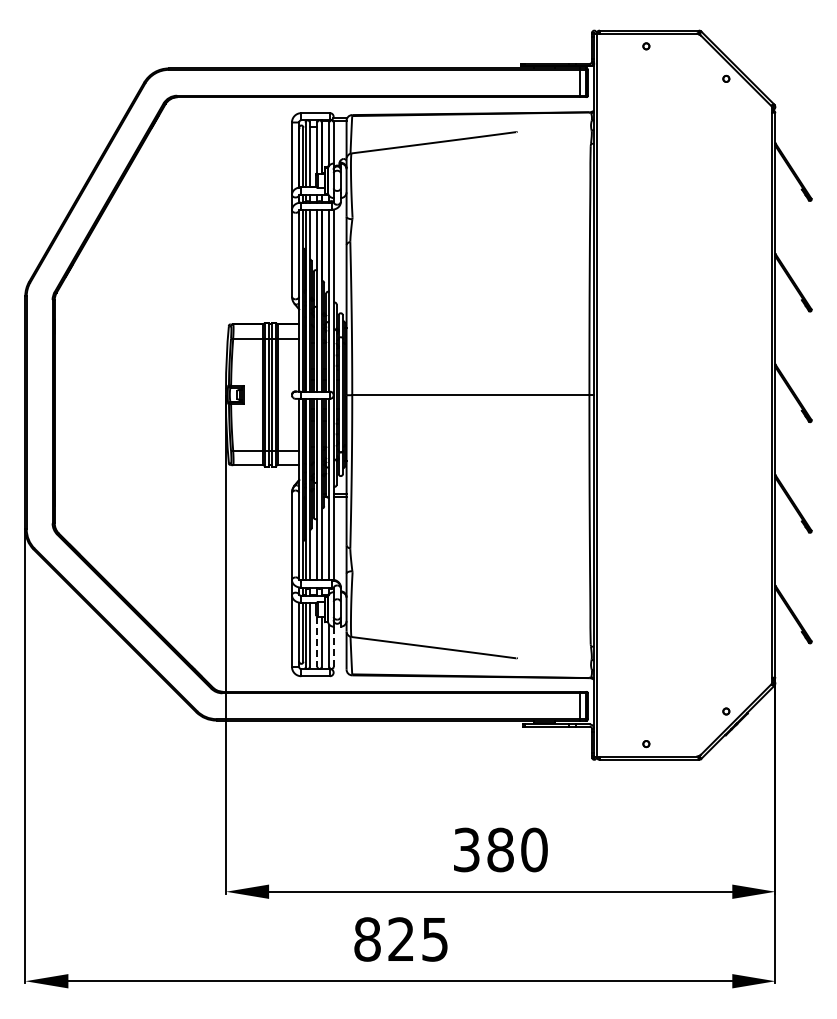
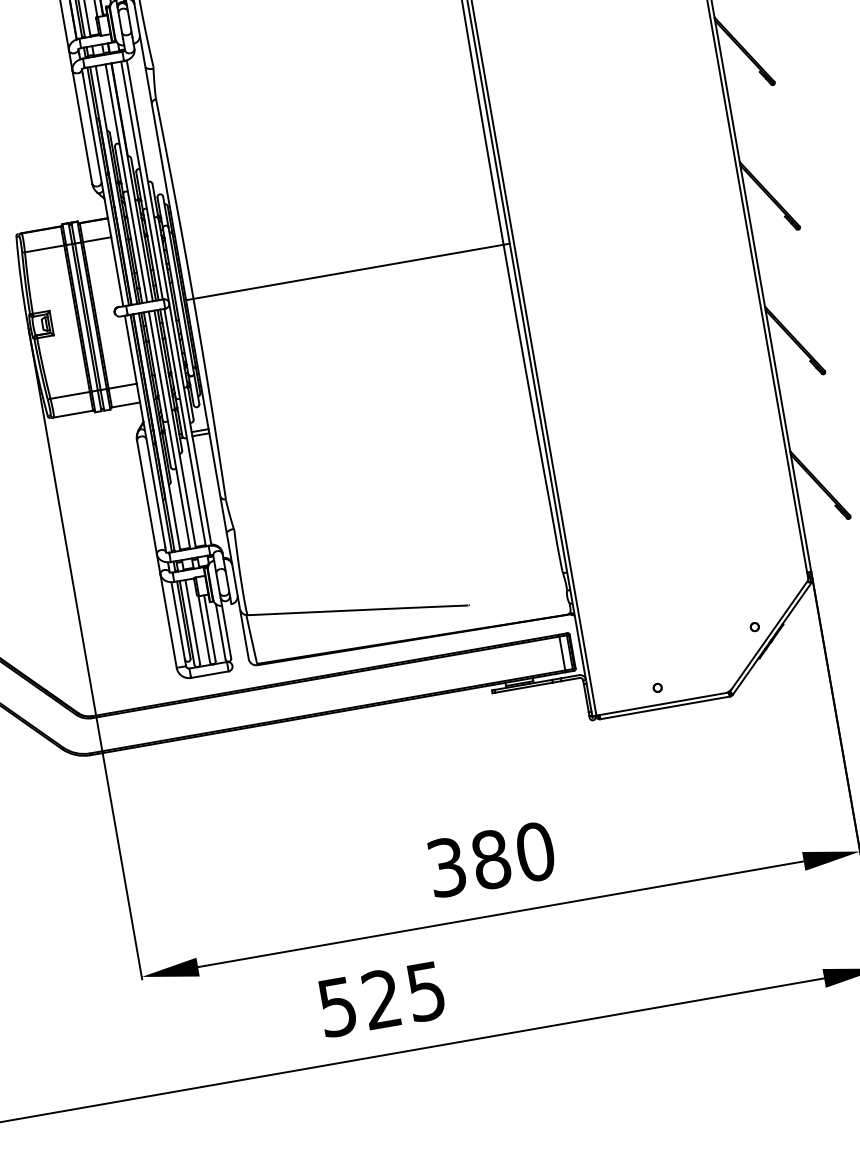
line: (317, 642) -> (204, 630), dashed -> solid
line: (333, 646) -> (226, 631), dashed -> solid
text: (367, 939) -> (337, 1007), 825 -> 525

